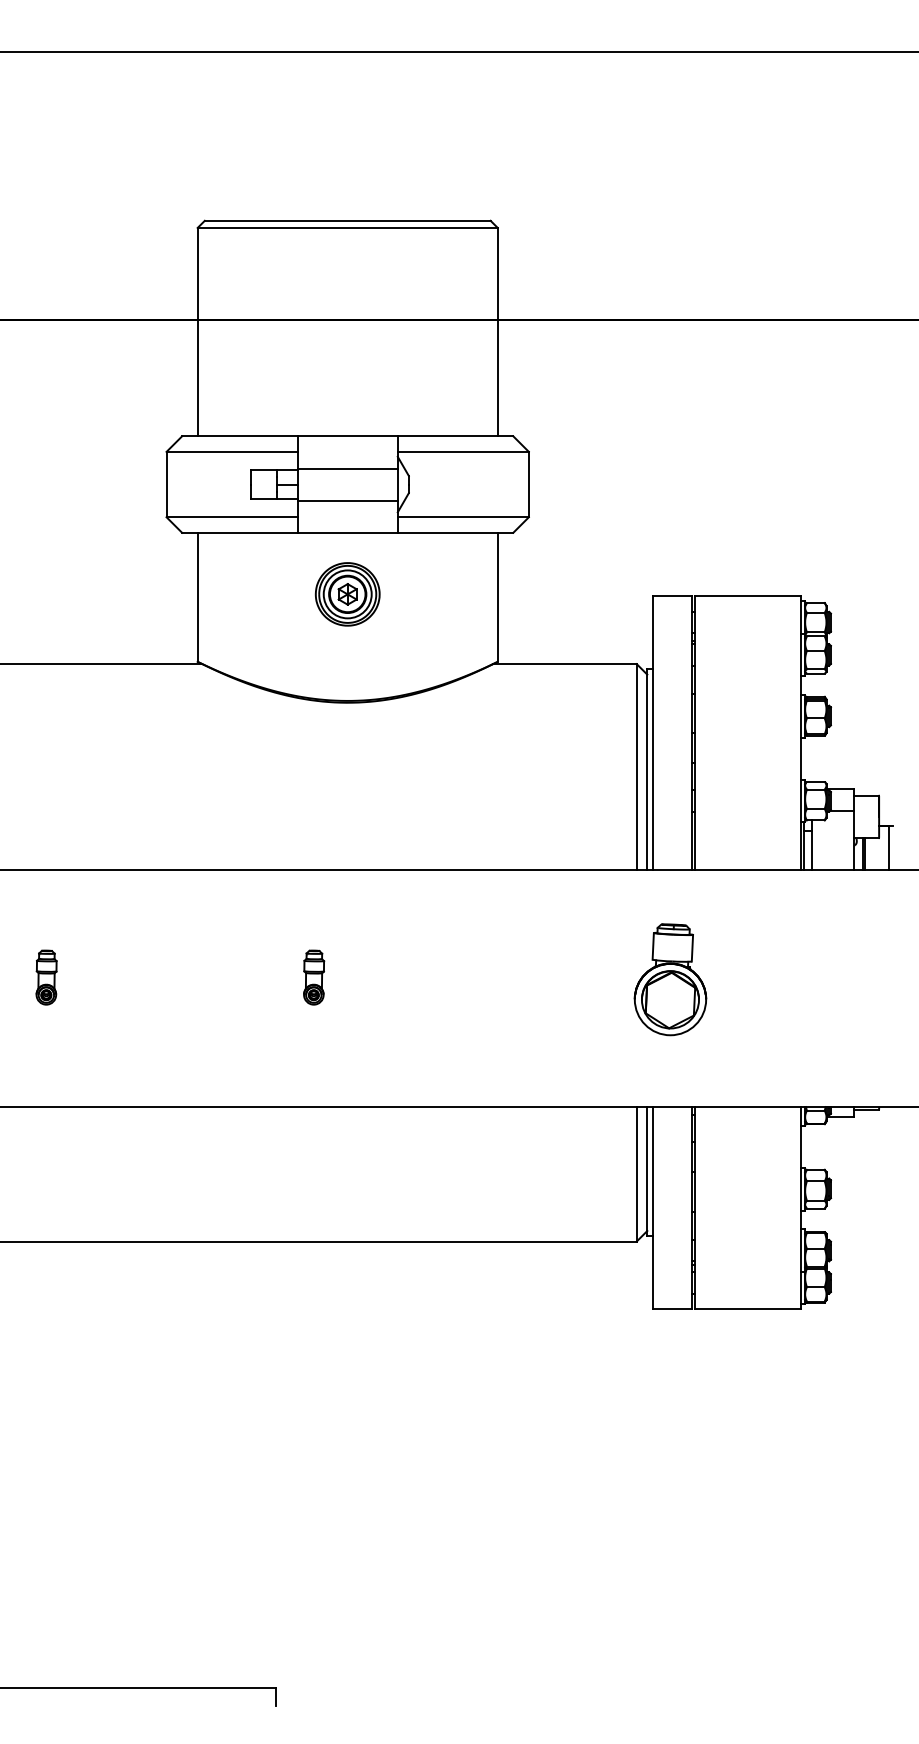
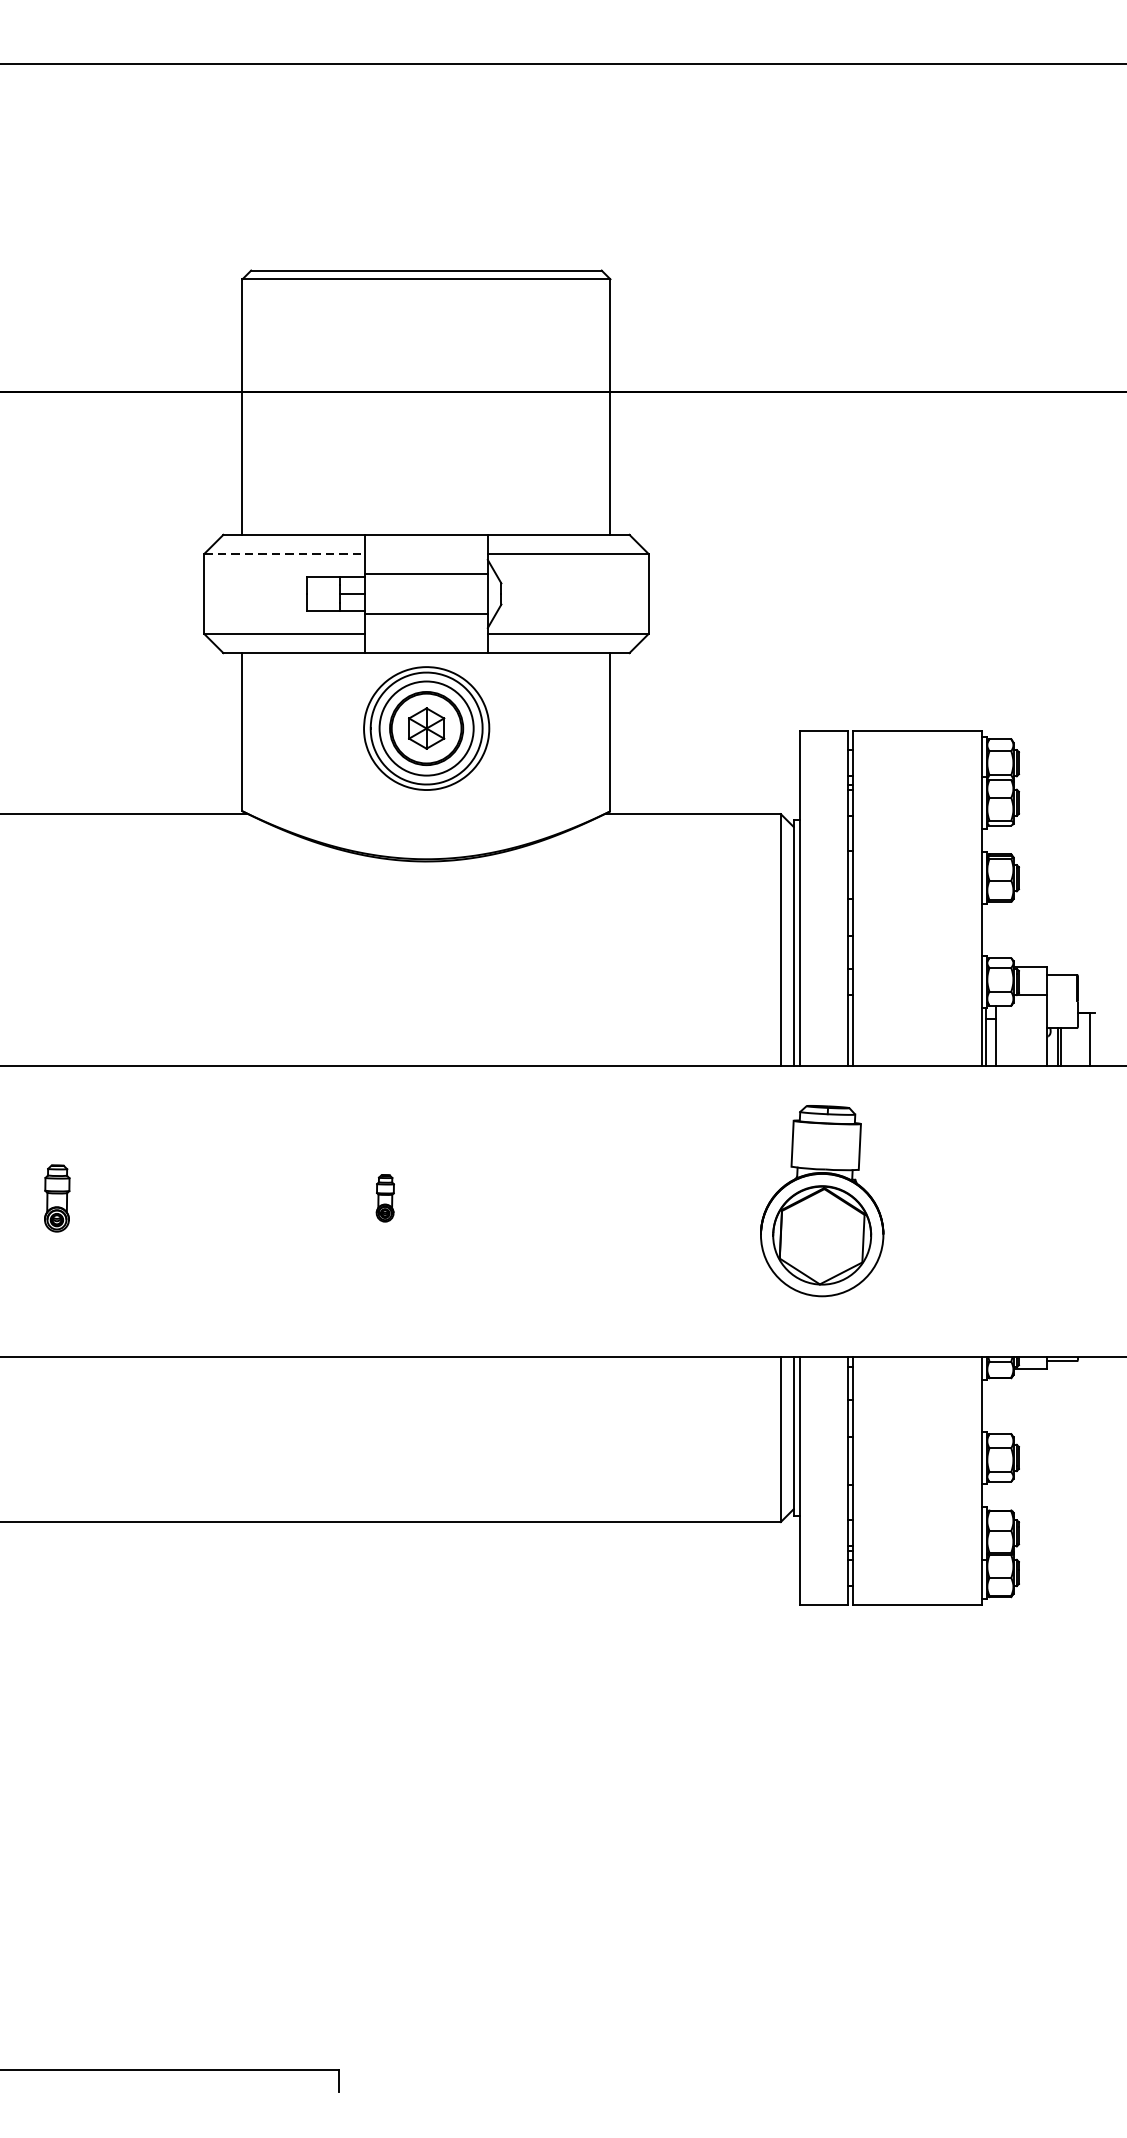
line: (232, 451) -> (285, 553), solid -> dashed
part: (347, 594) -> (426, 728), size x1.6
part: (314, 977) -> (385, 1198), size x0.7
part: (670, 979) -> (822, 1200), size x1.4

